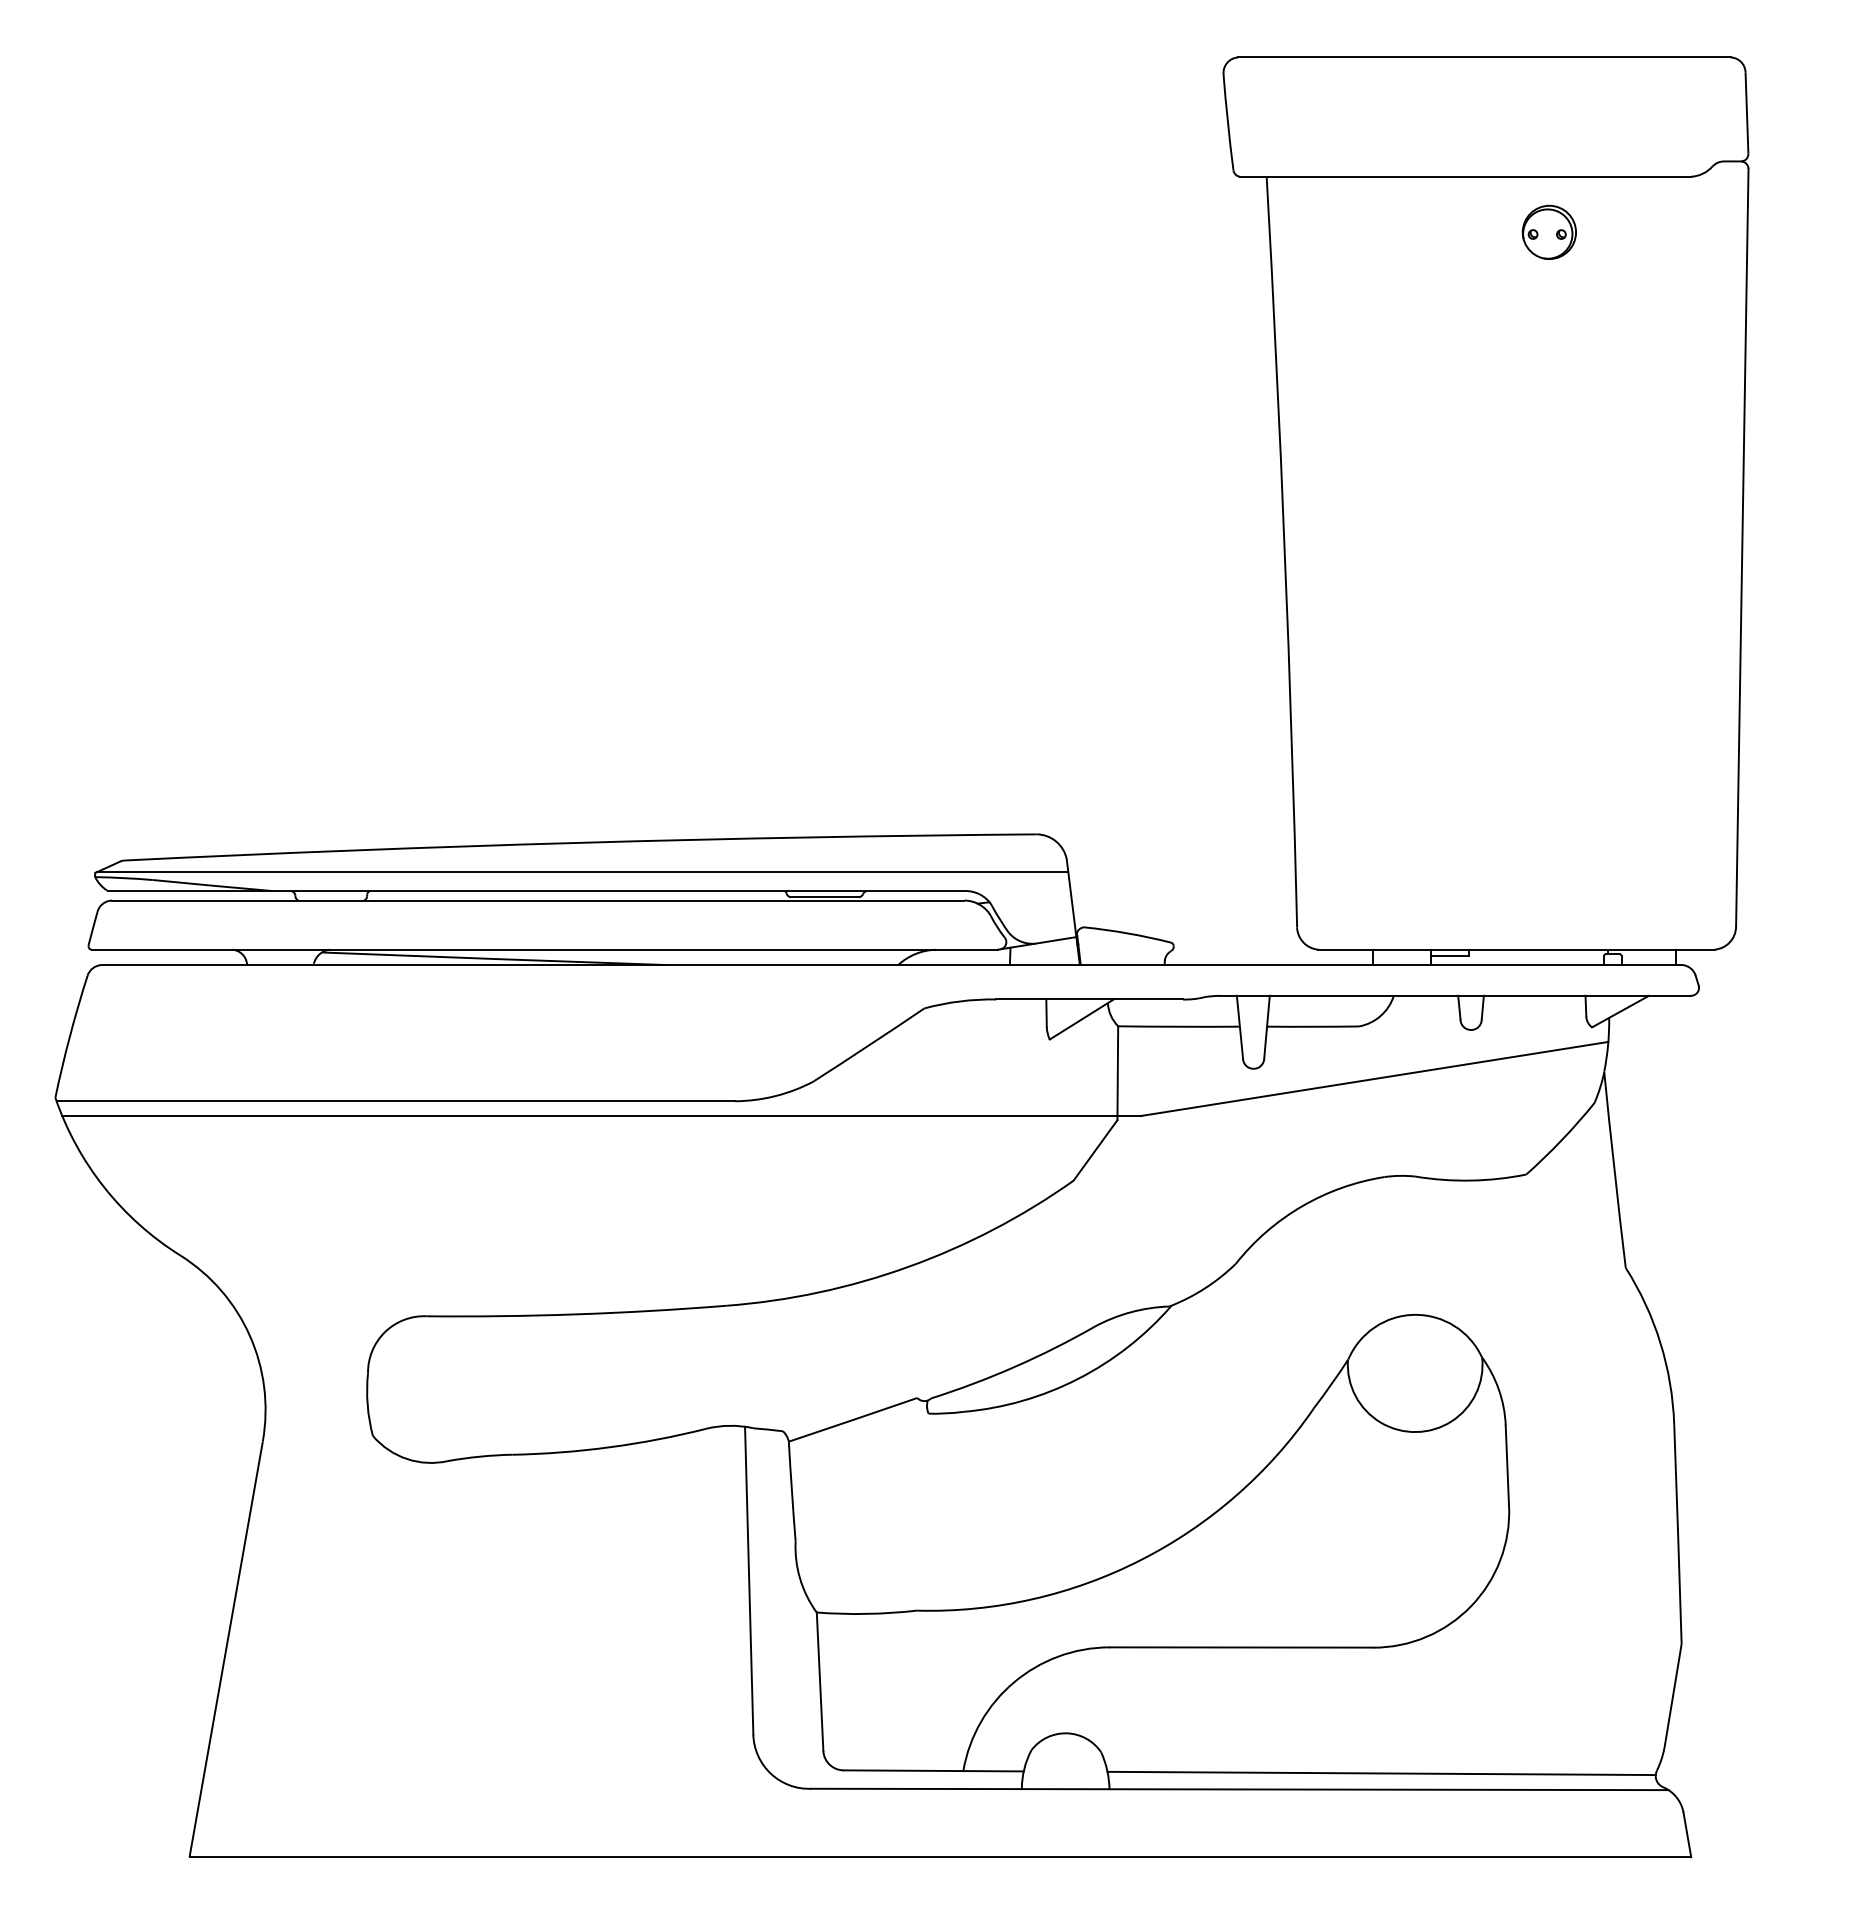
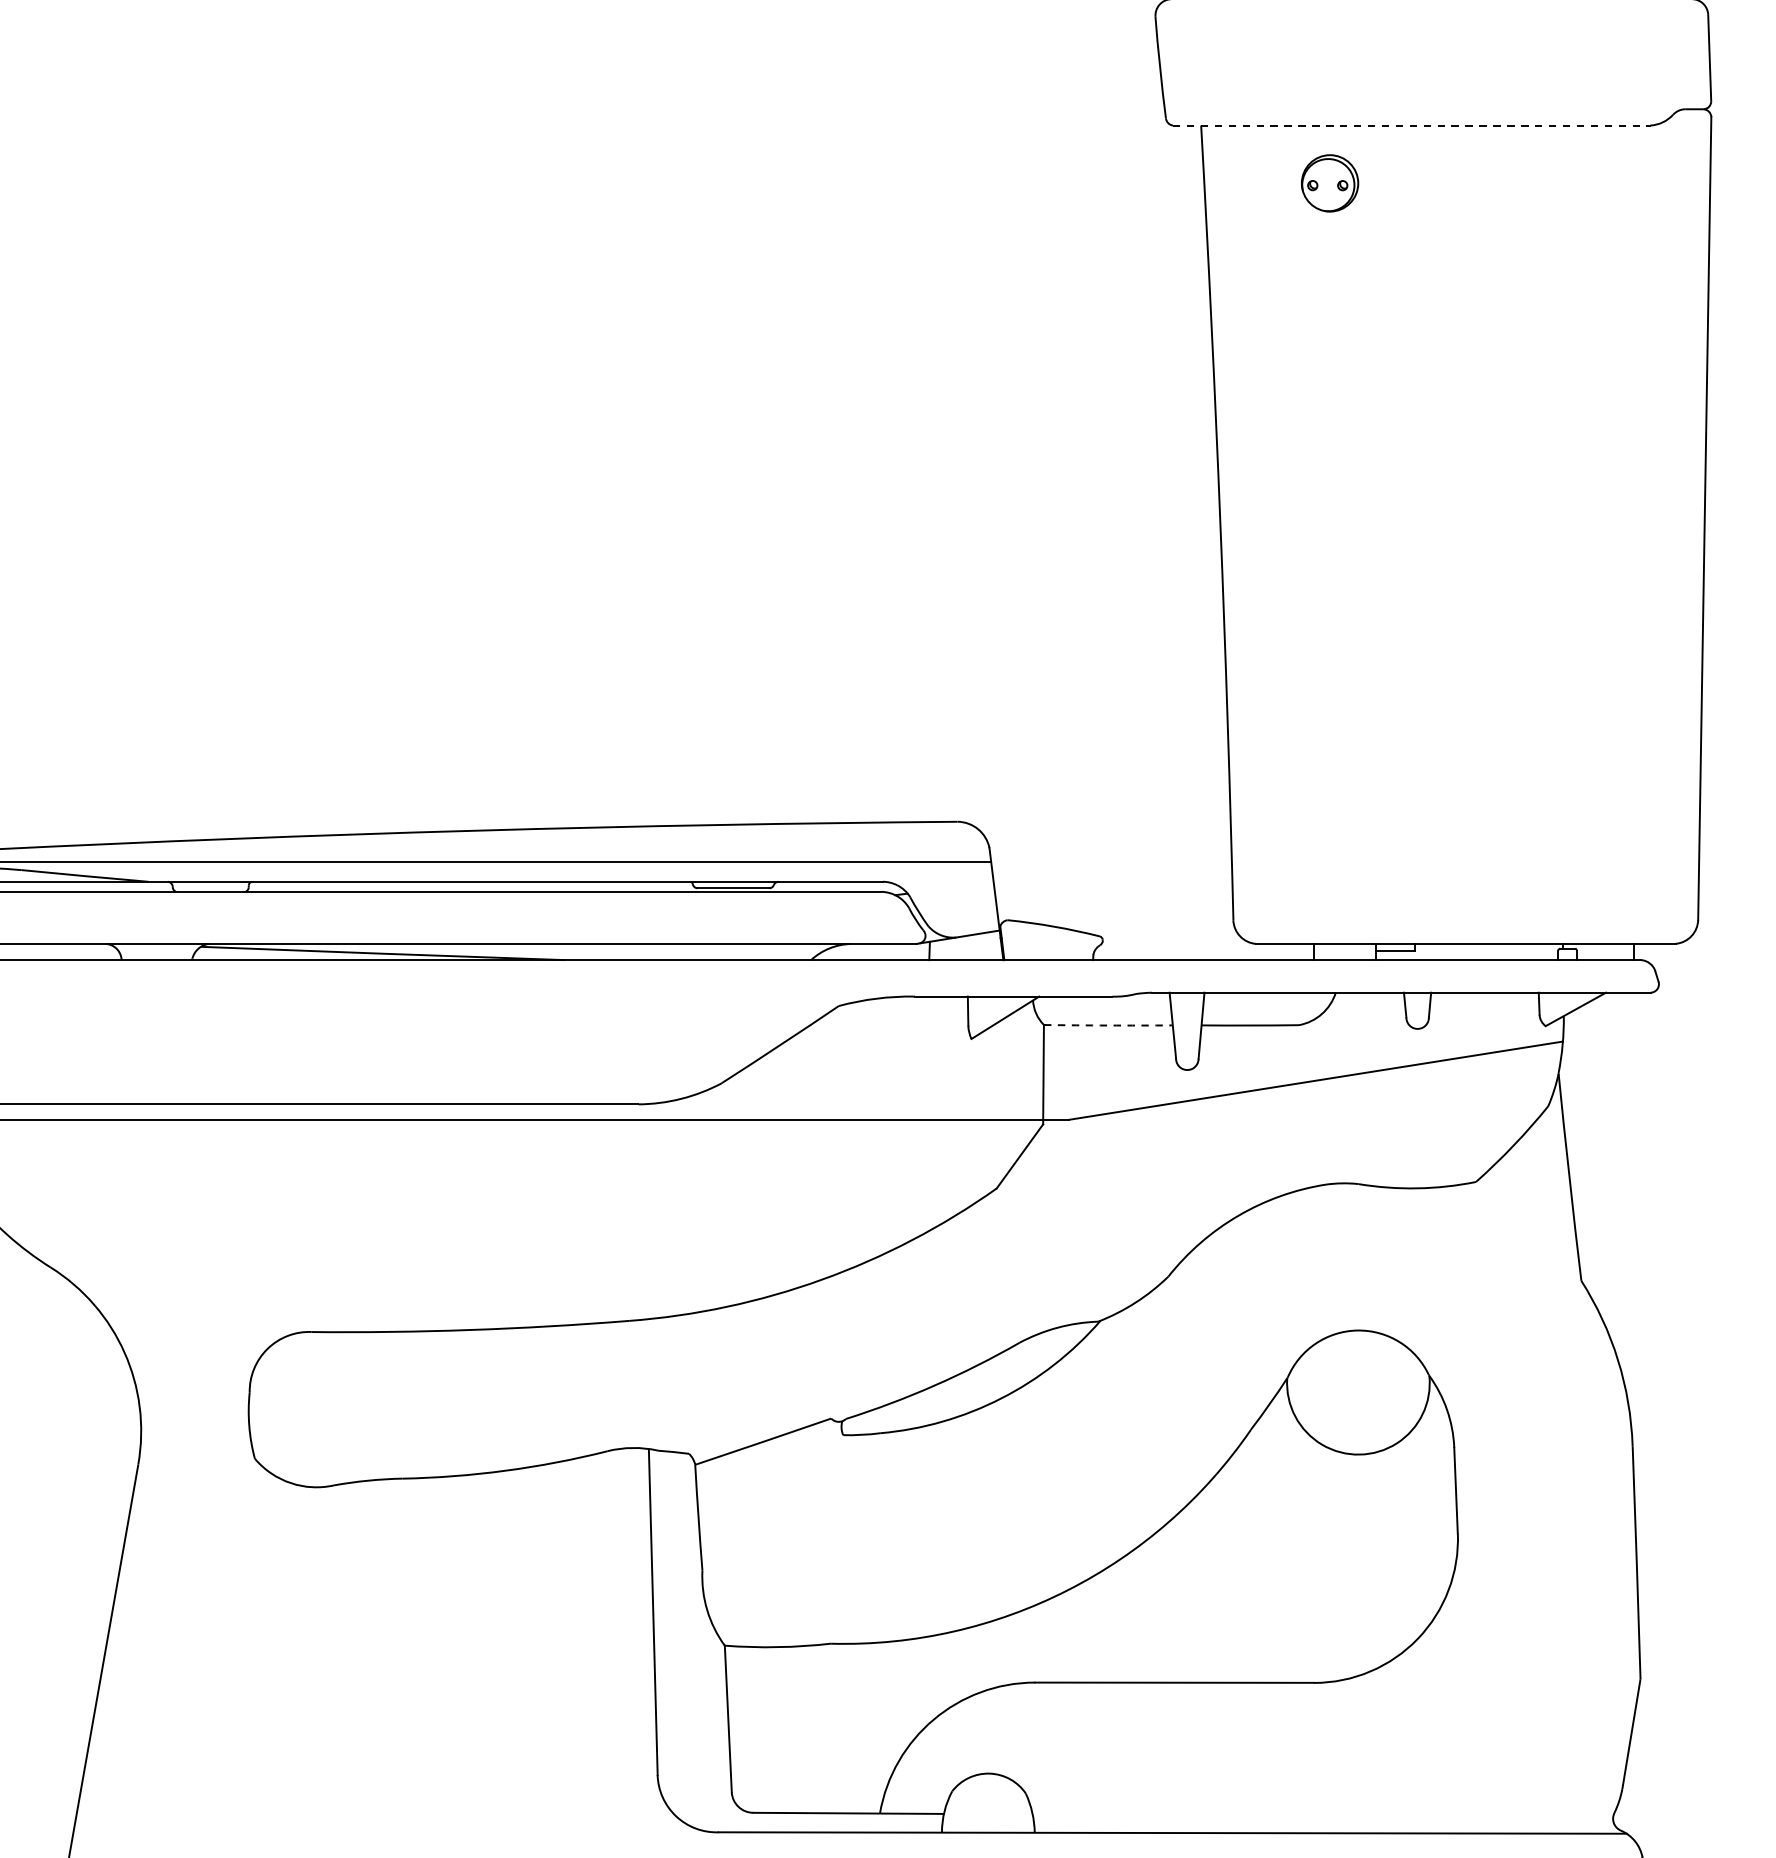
line: (1465, 176) -> (1411, 125), solid -> dashed
part: (1548, 231) -> (1329, 182), moved
arc: (1179, 1026) -> (1108, 1025), solid -> dashed
line: (1381, 1773) -> (1322, 1816), removed

